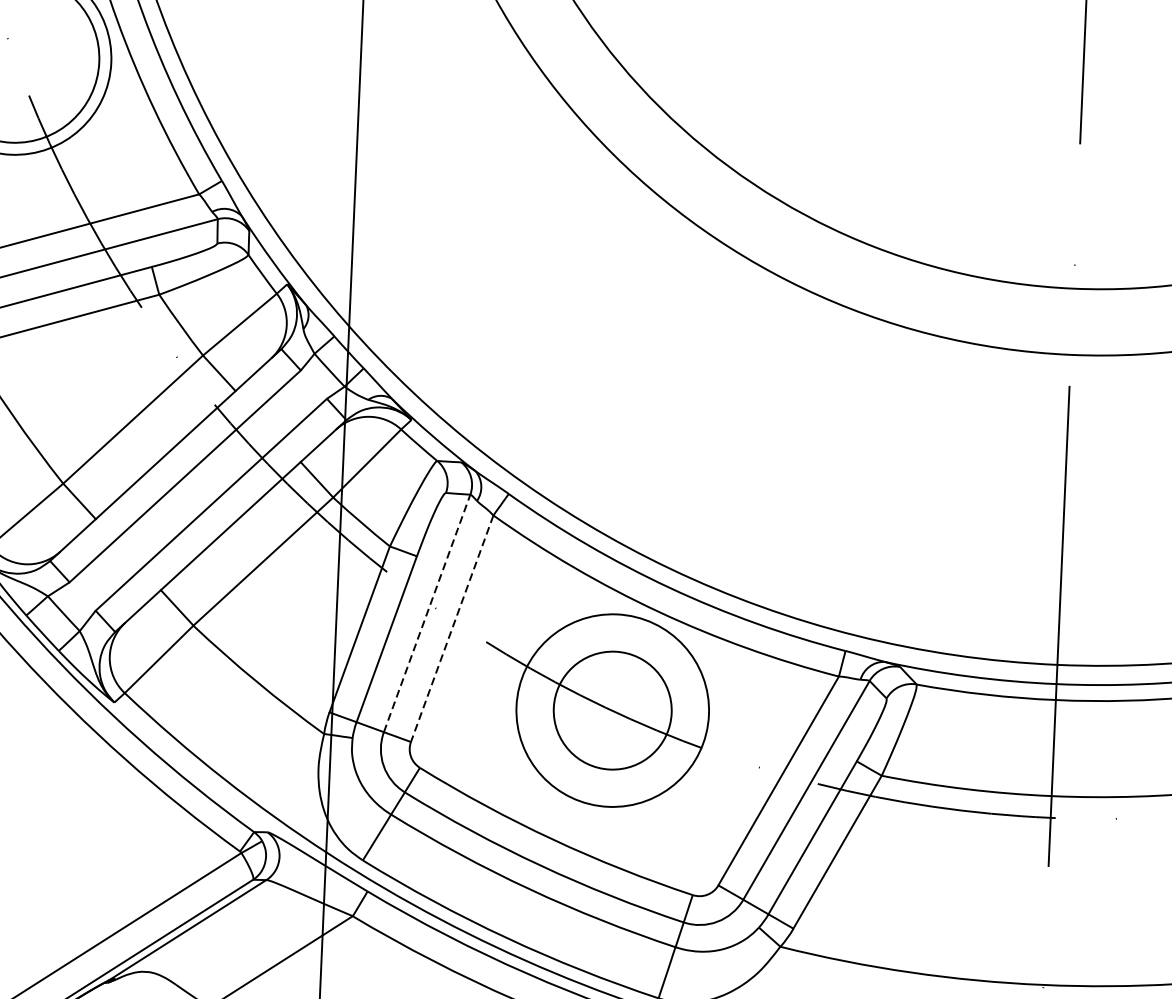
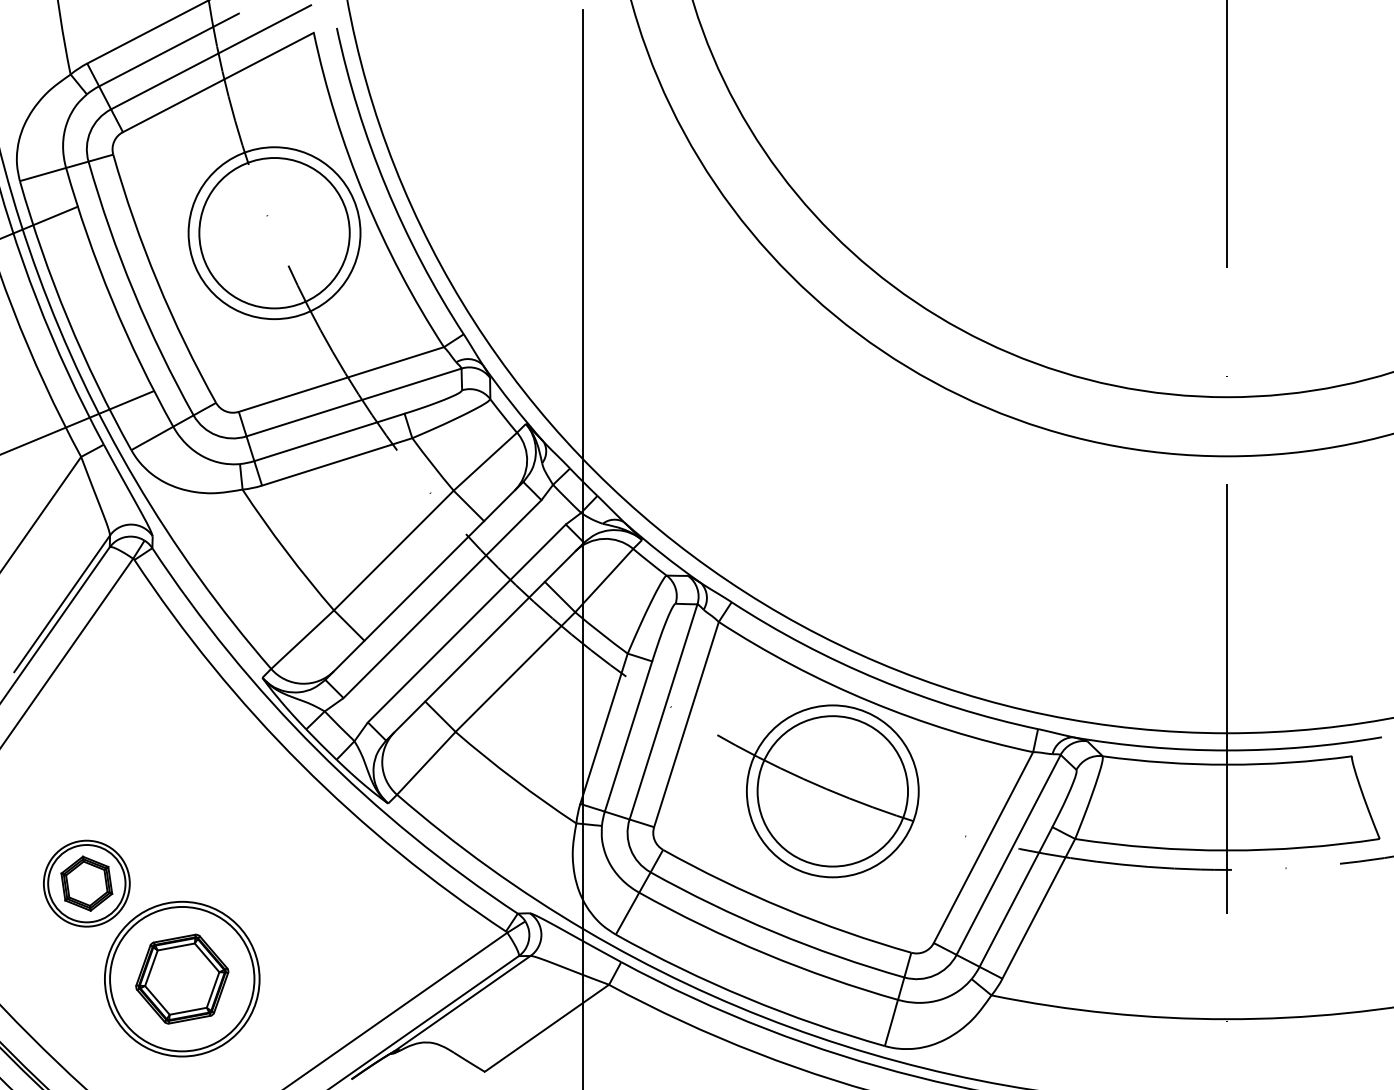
line: (427, 612) -> (663, 711), dashed -> solid
line: (452, 628) -> (686, 724), dashed -> solid
circle: (612, 710) -> (832, 791), size x1.43

